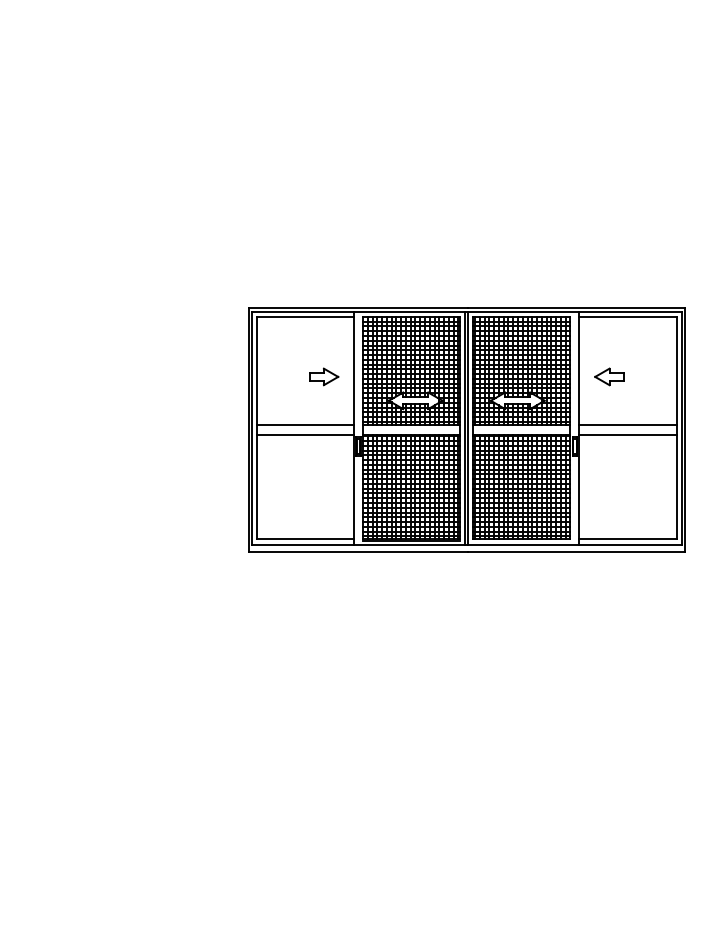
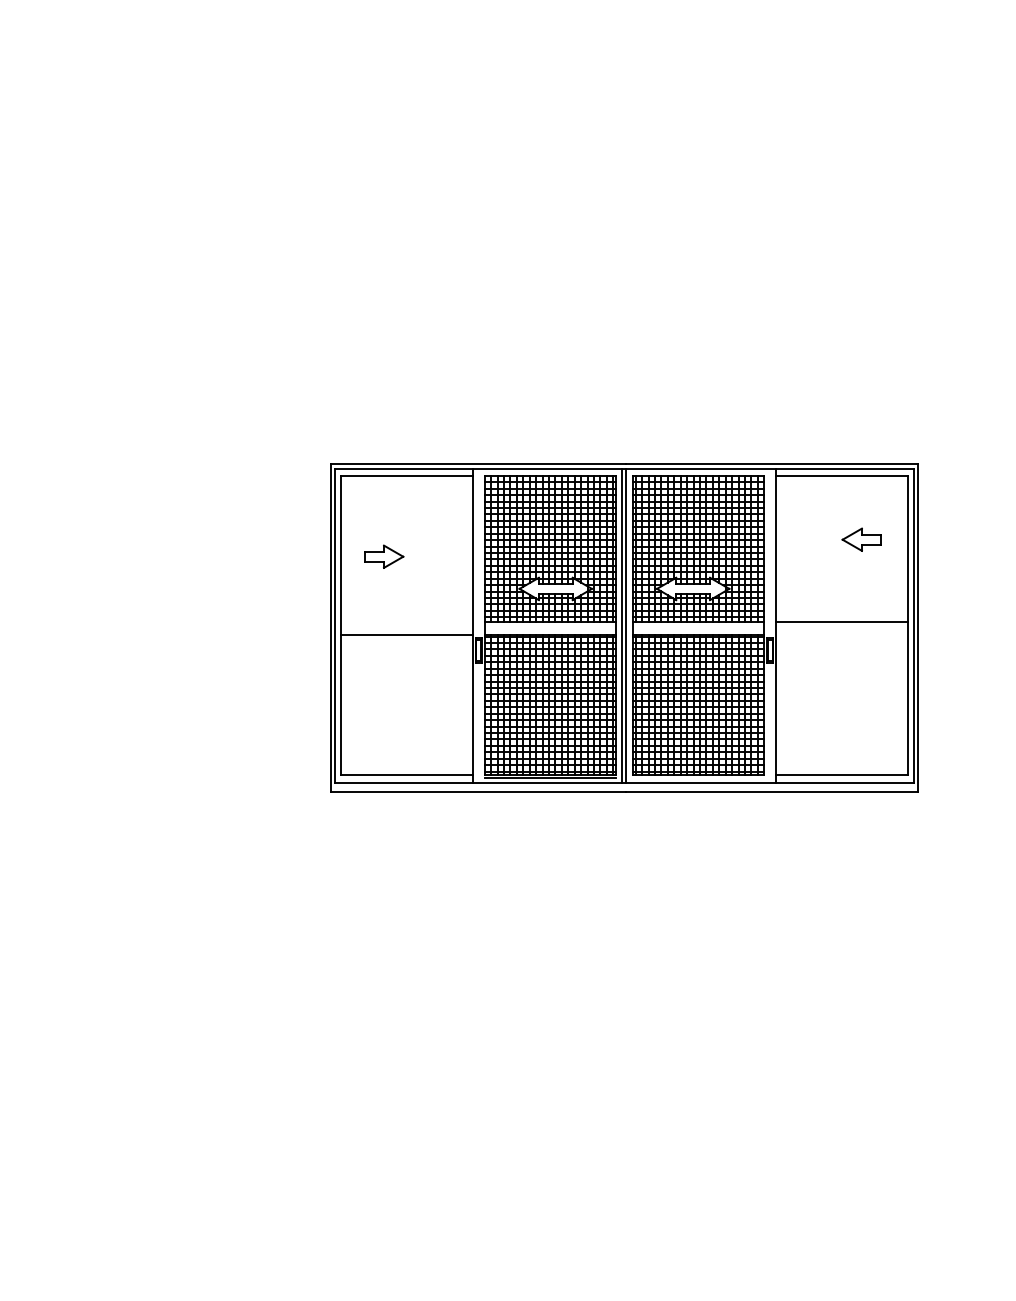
part: (324, 376) -> (384, 556), moved
part: (609, 376) -> (861, 539), moved
line: (304, 424) -> (406, 621), removed
line: (627, 434) -> (841, 634), removed

